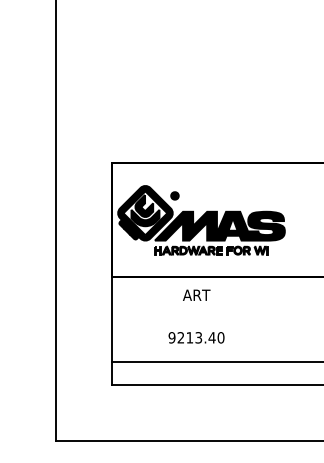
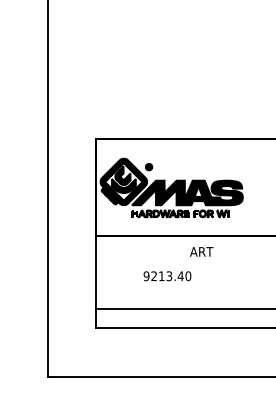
text: (196, 294) -> (201, 251), moved
text: (196, 337) -> (167, 275), moved

